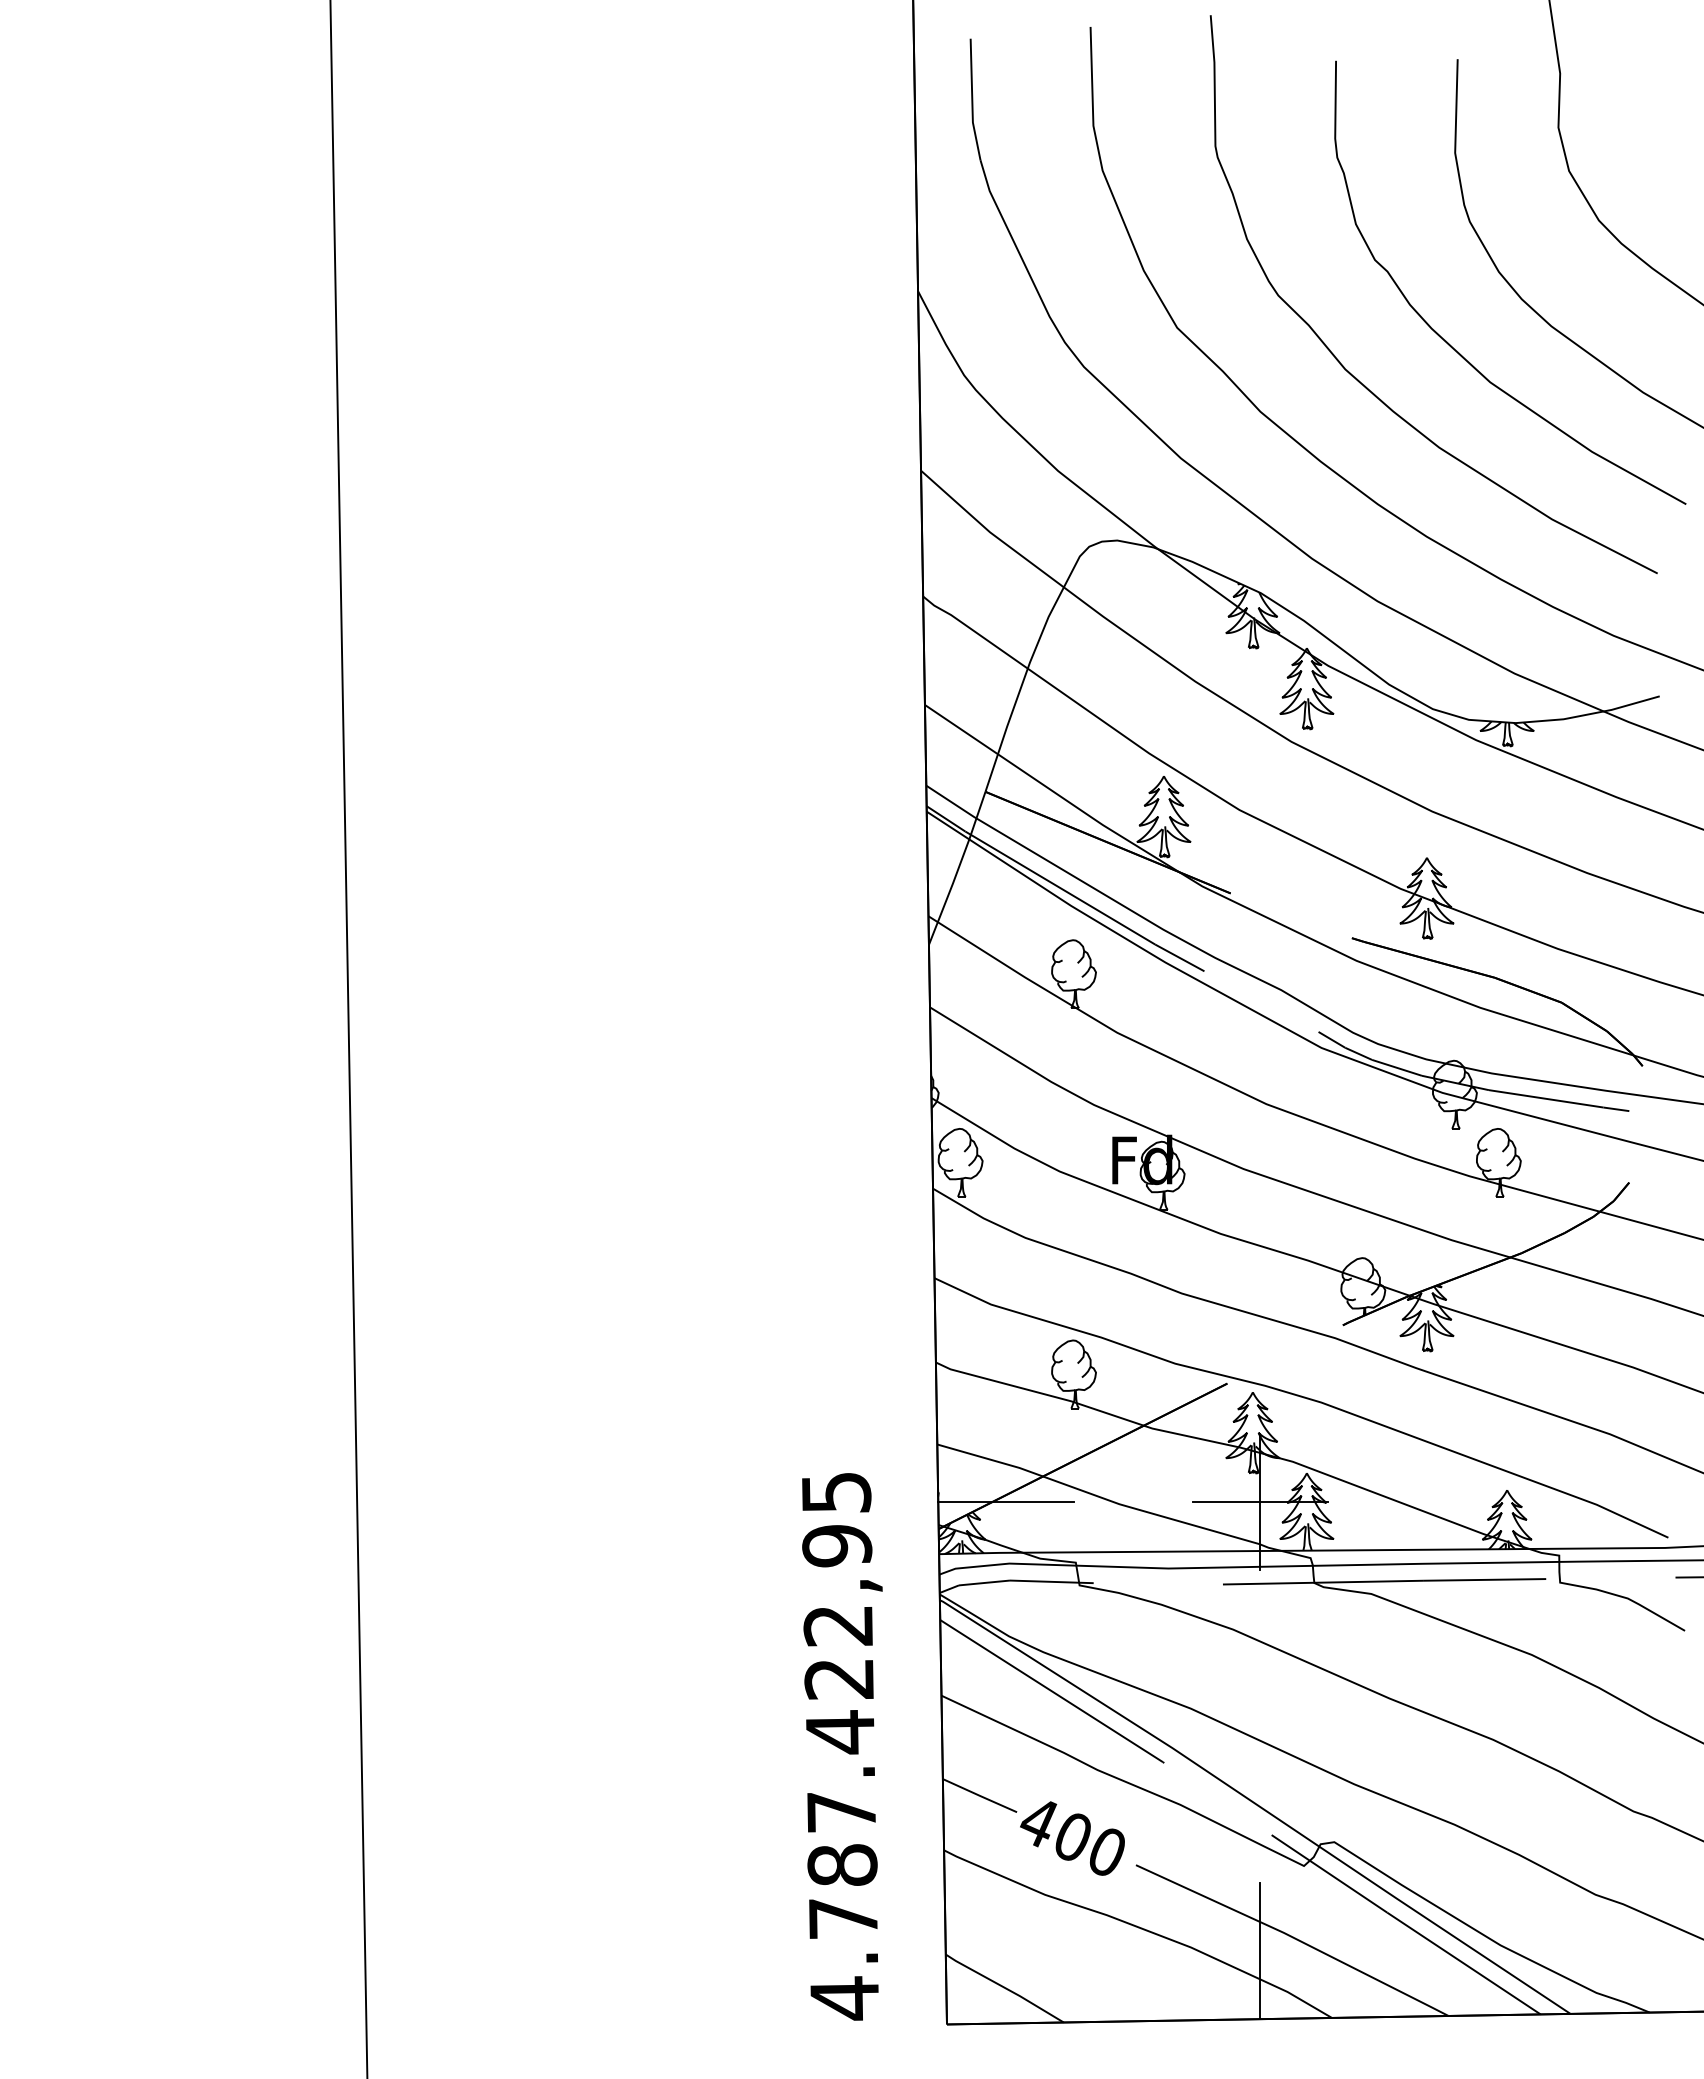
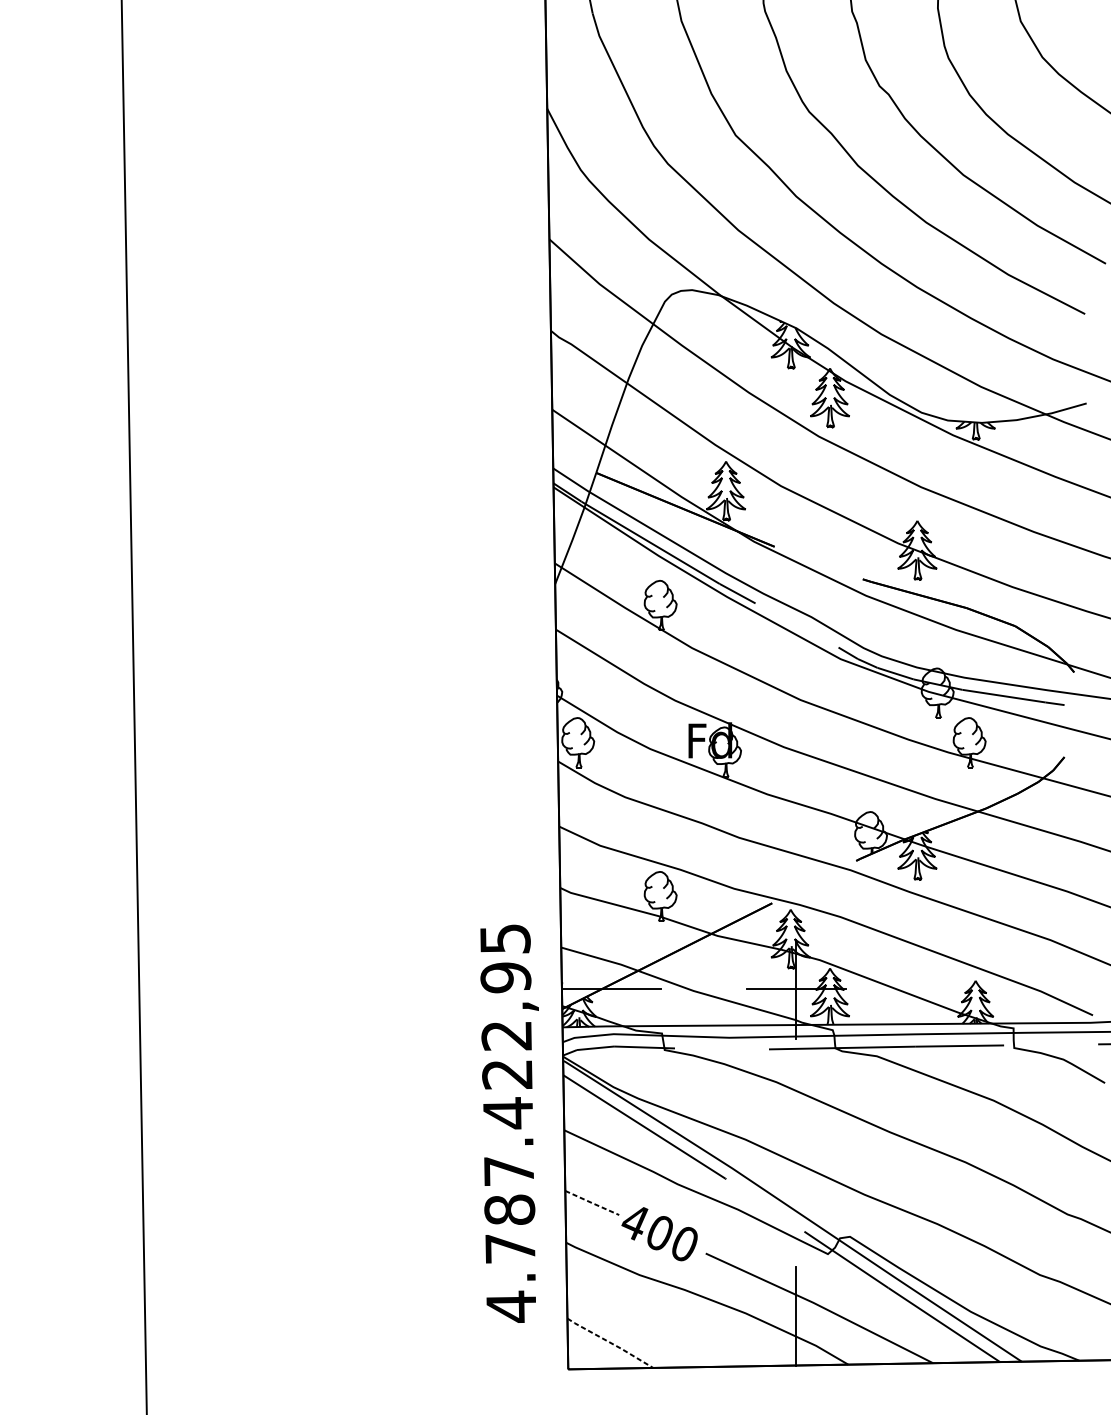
text: (842, 1746) -> (509, 1123), moved
line: (980, 1796) -> (592, 1203), solid -> dashed
line: (1005, 1988) -> (610, 1343), solid -> dashed

